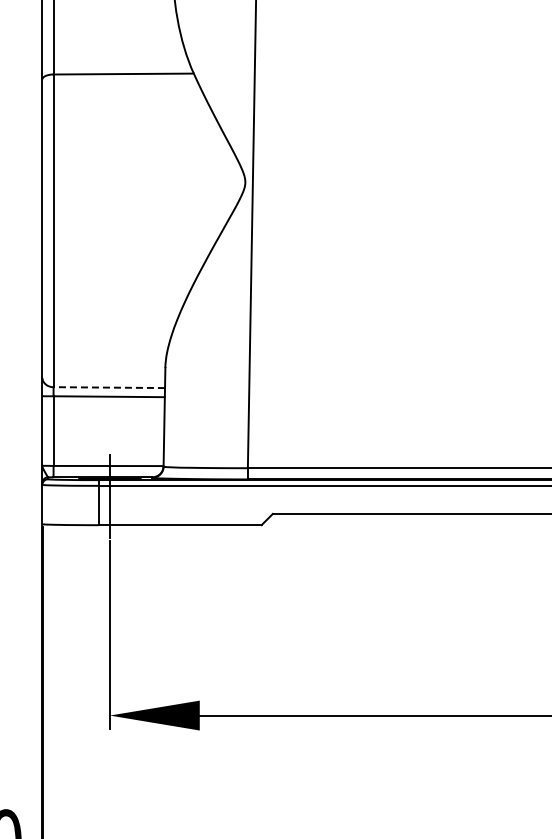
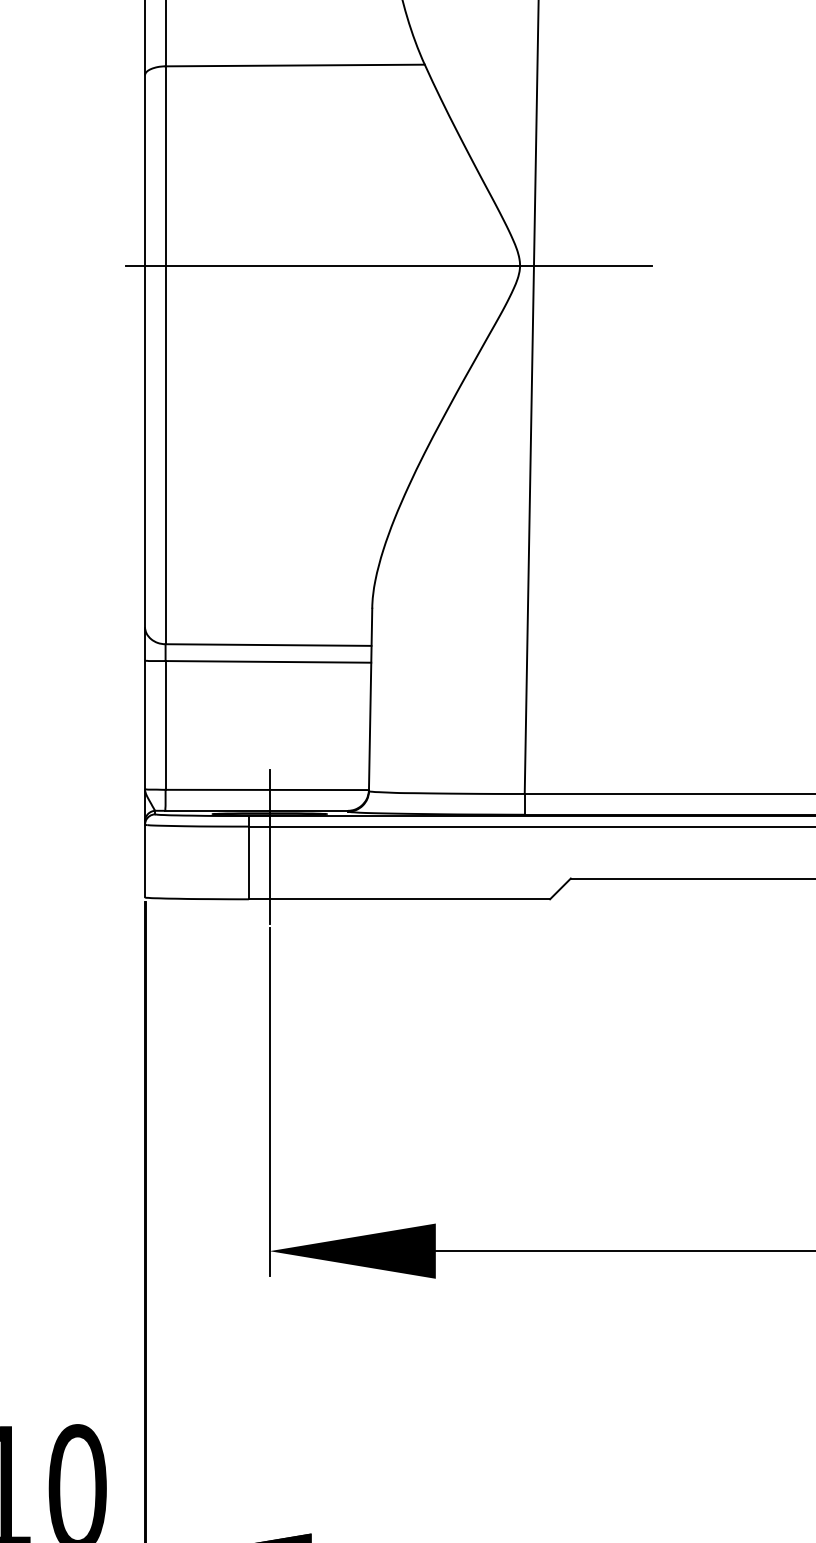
line: (174, 182) -> (389, 265), added
line: (109, 387) -> (268, 644), dashed -> solid

